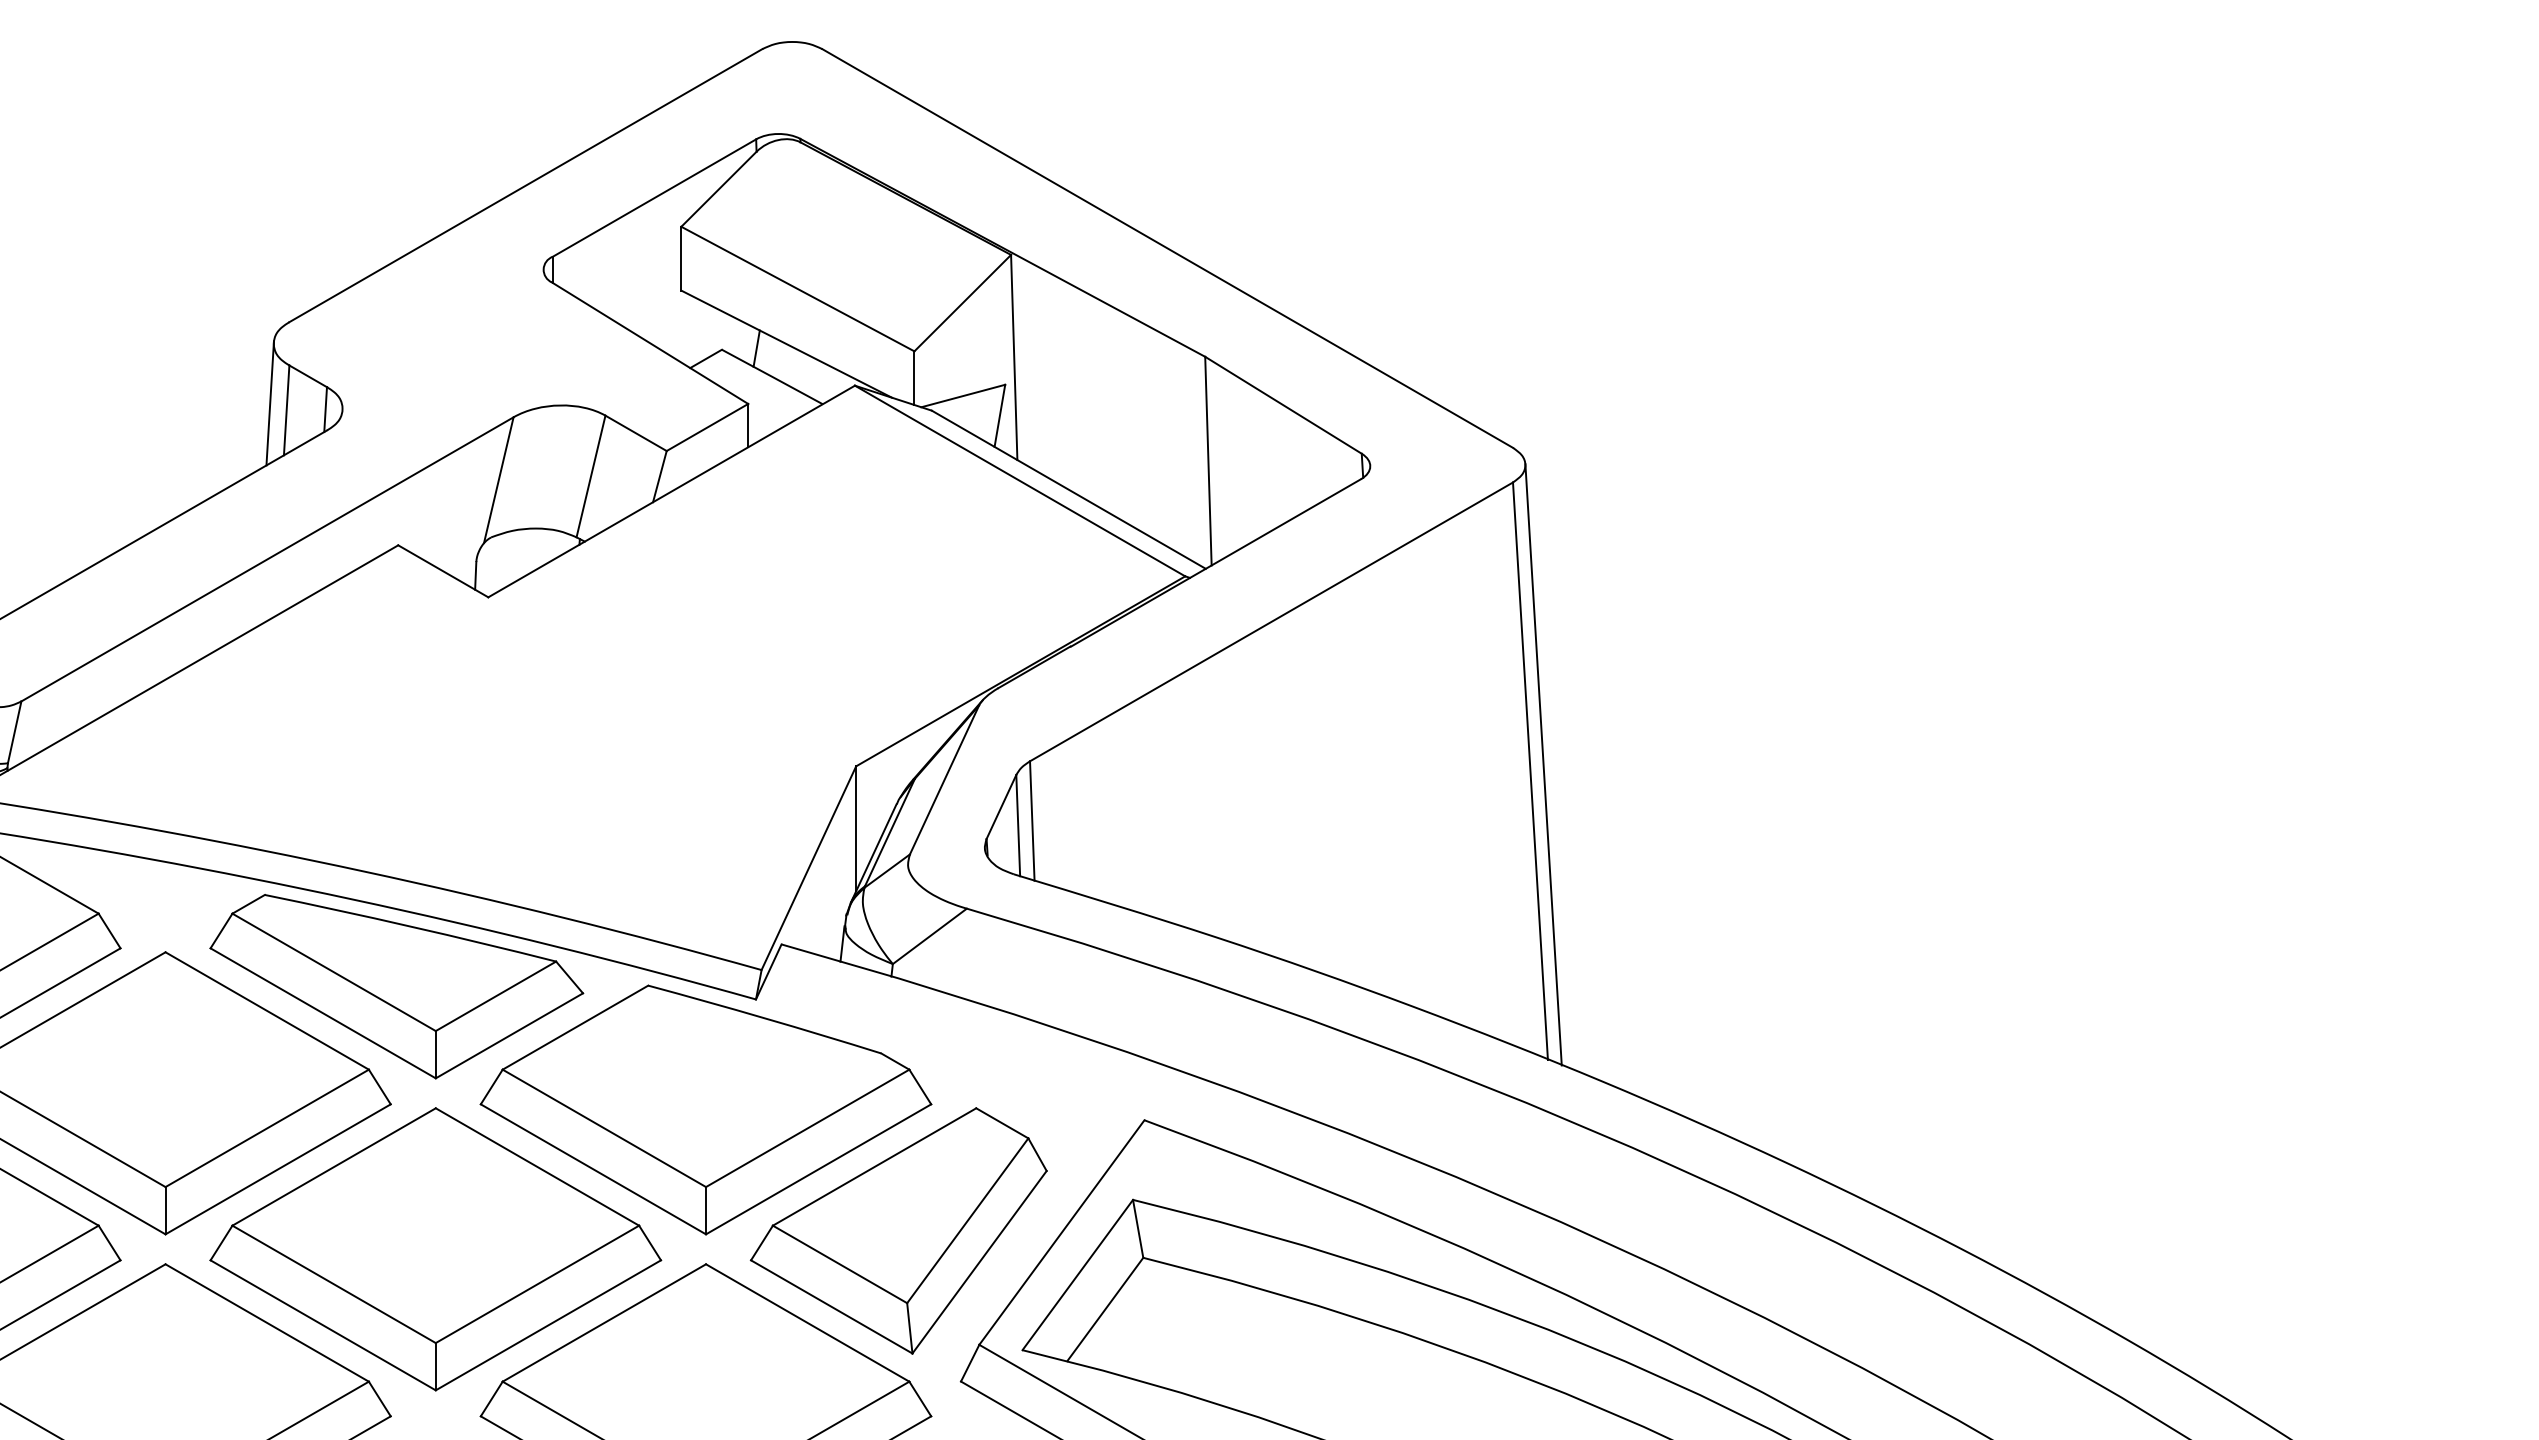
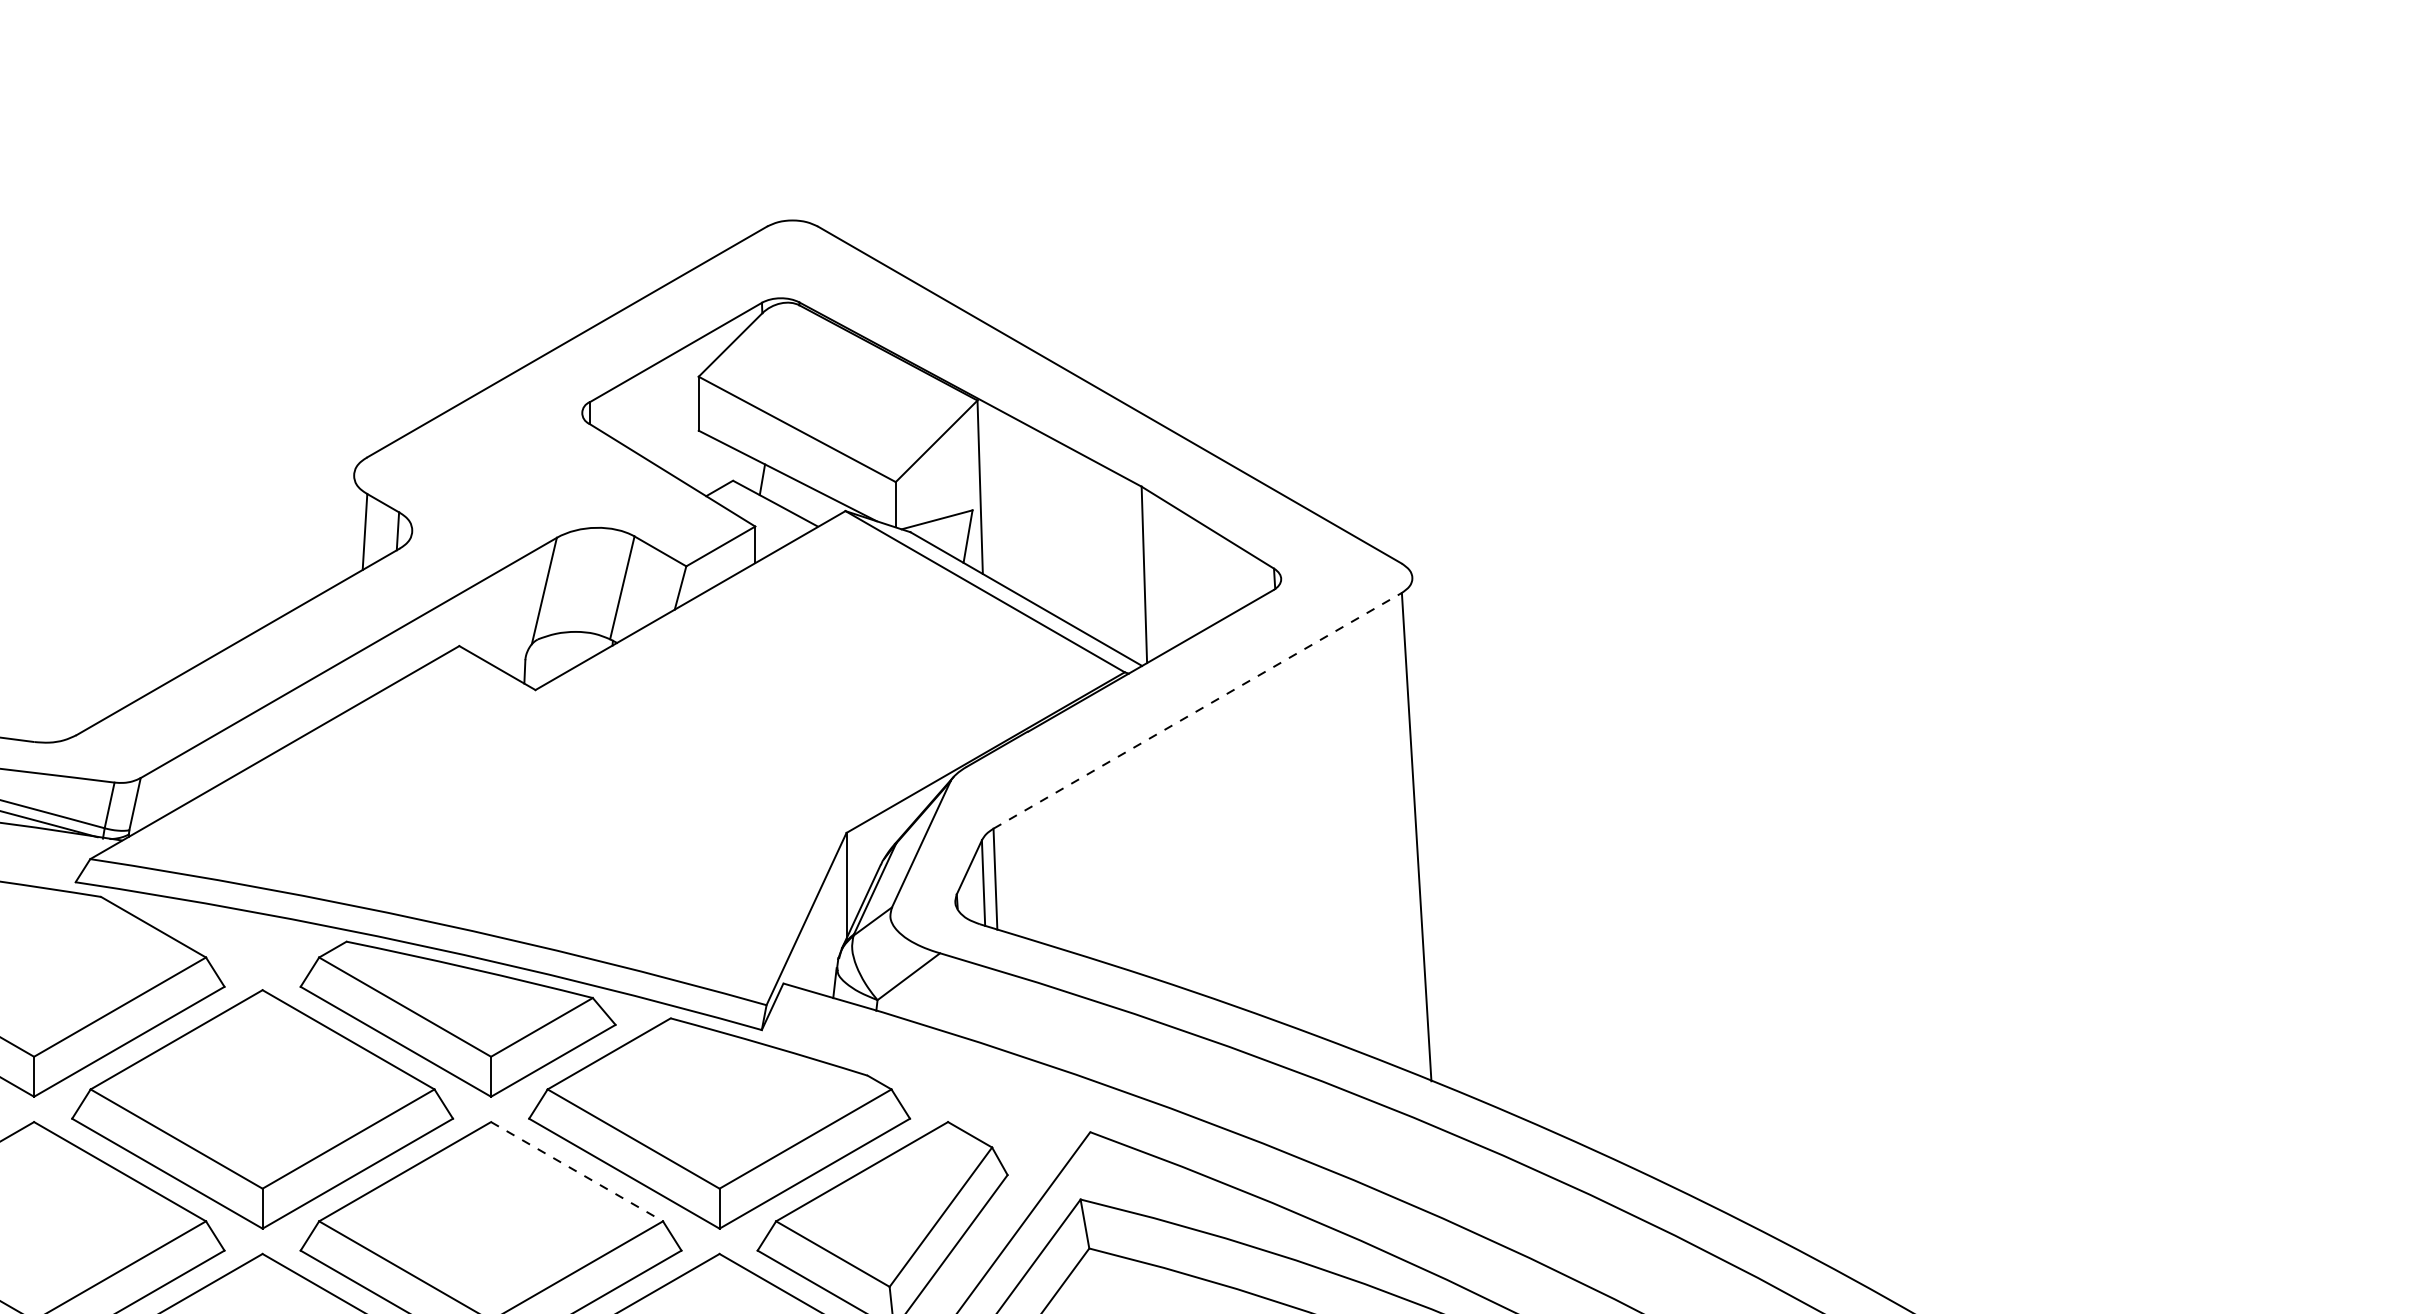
line: (269, 402) -> (350, 525), removed
line: (1271, 621) -> (1197, 710), solid -> dashed
line: (1543, 764) -> (1427, 831), removed
line: (537, 1166) -> (577, 1171), solid -> dashed

